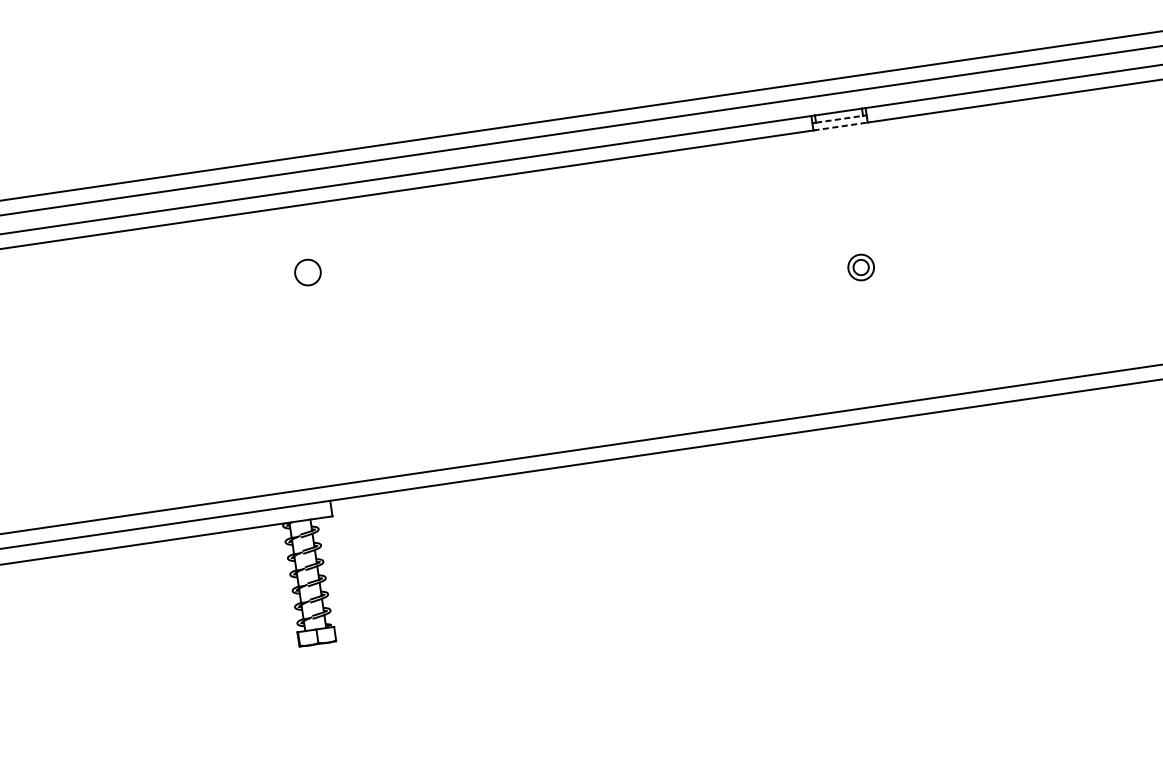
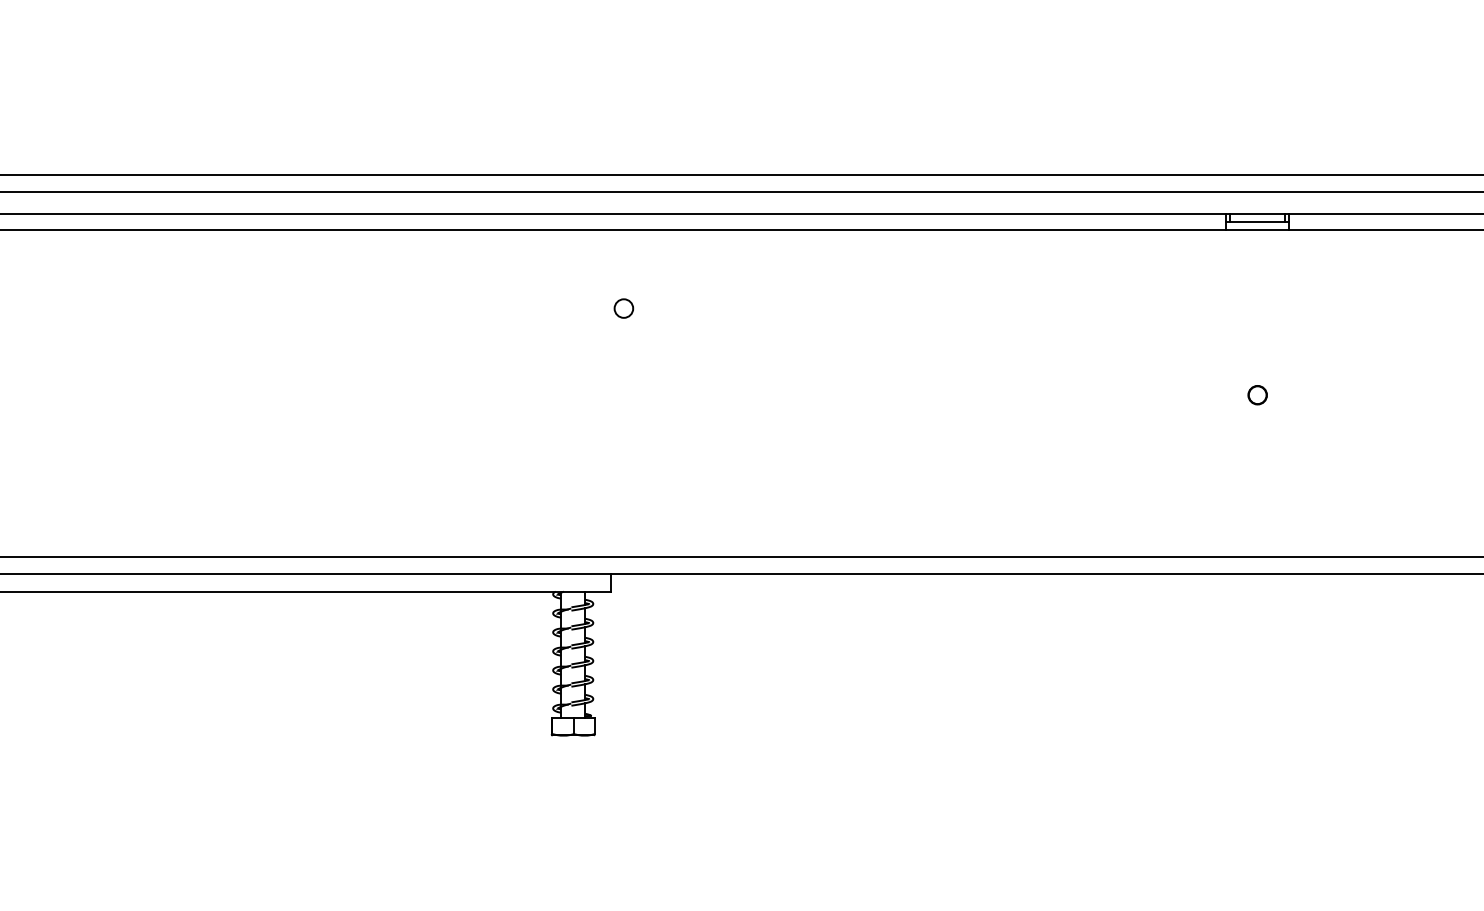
line: (840, 118) -> (1258, 221), dashed -> solid
line: (840, 126) -> (1257, 230), dashed -> solid
circle: (860, 266) -> (1257, 394), size x0.62
circle: (307, 272) -> (623, 308), size x0.62

